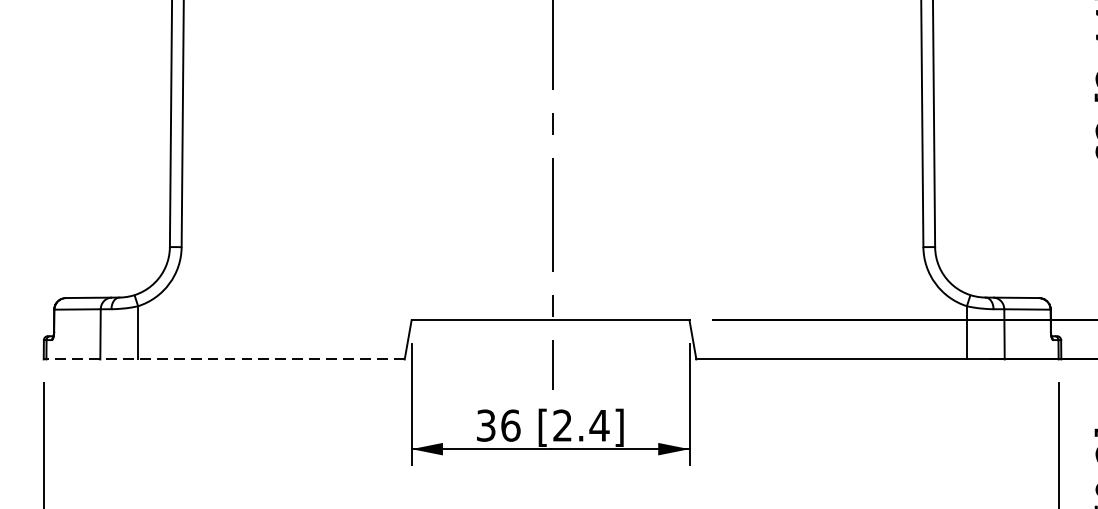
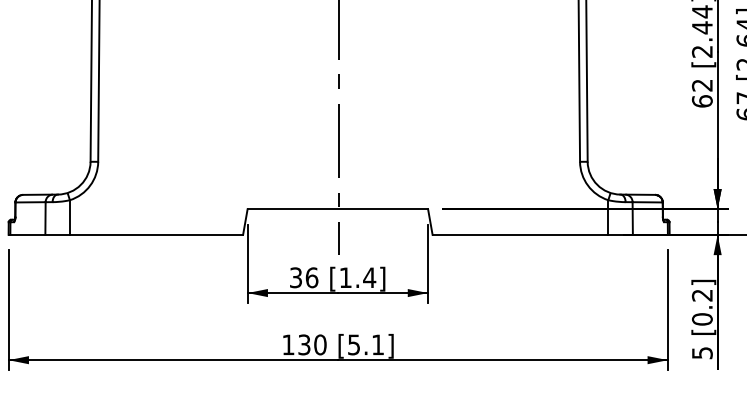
line: (223, 359) -> (125, 234), dashed -> solid
text: (562, 425) -> (345, 277), [2.4] -> [1.4]

